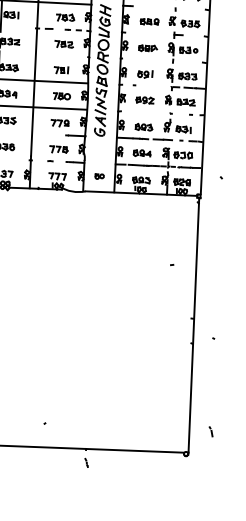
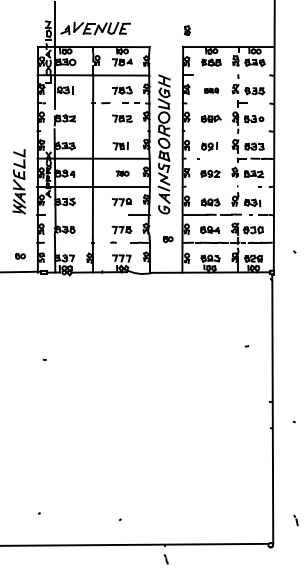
part: (149, 21) -> (211, 90), size x0.7
part: (61, 96) -> (122, 173), size x0.7
part: (98, 176) -> (167, 239), moved

